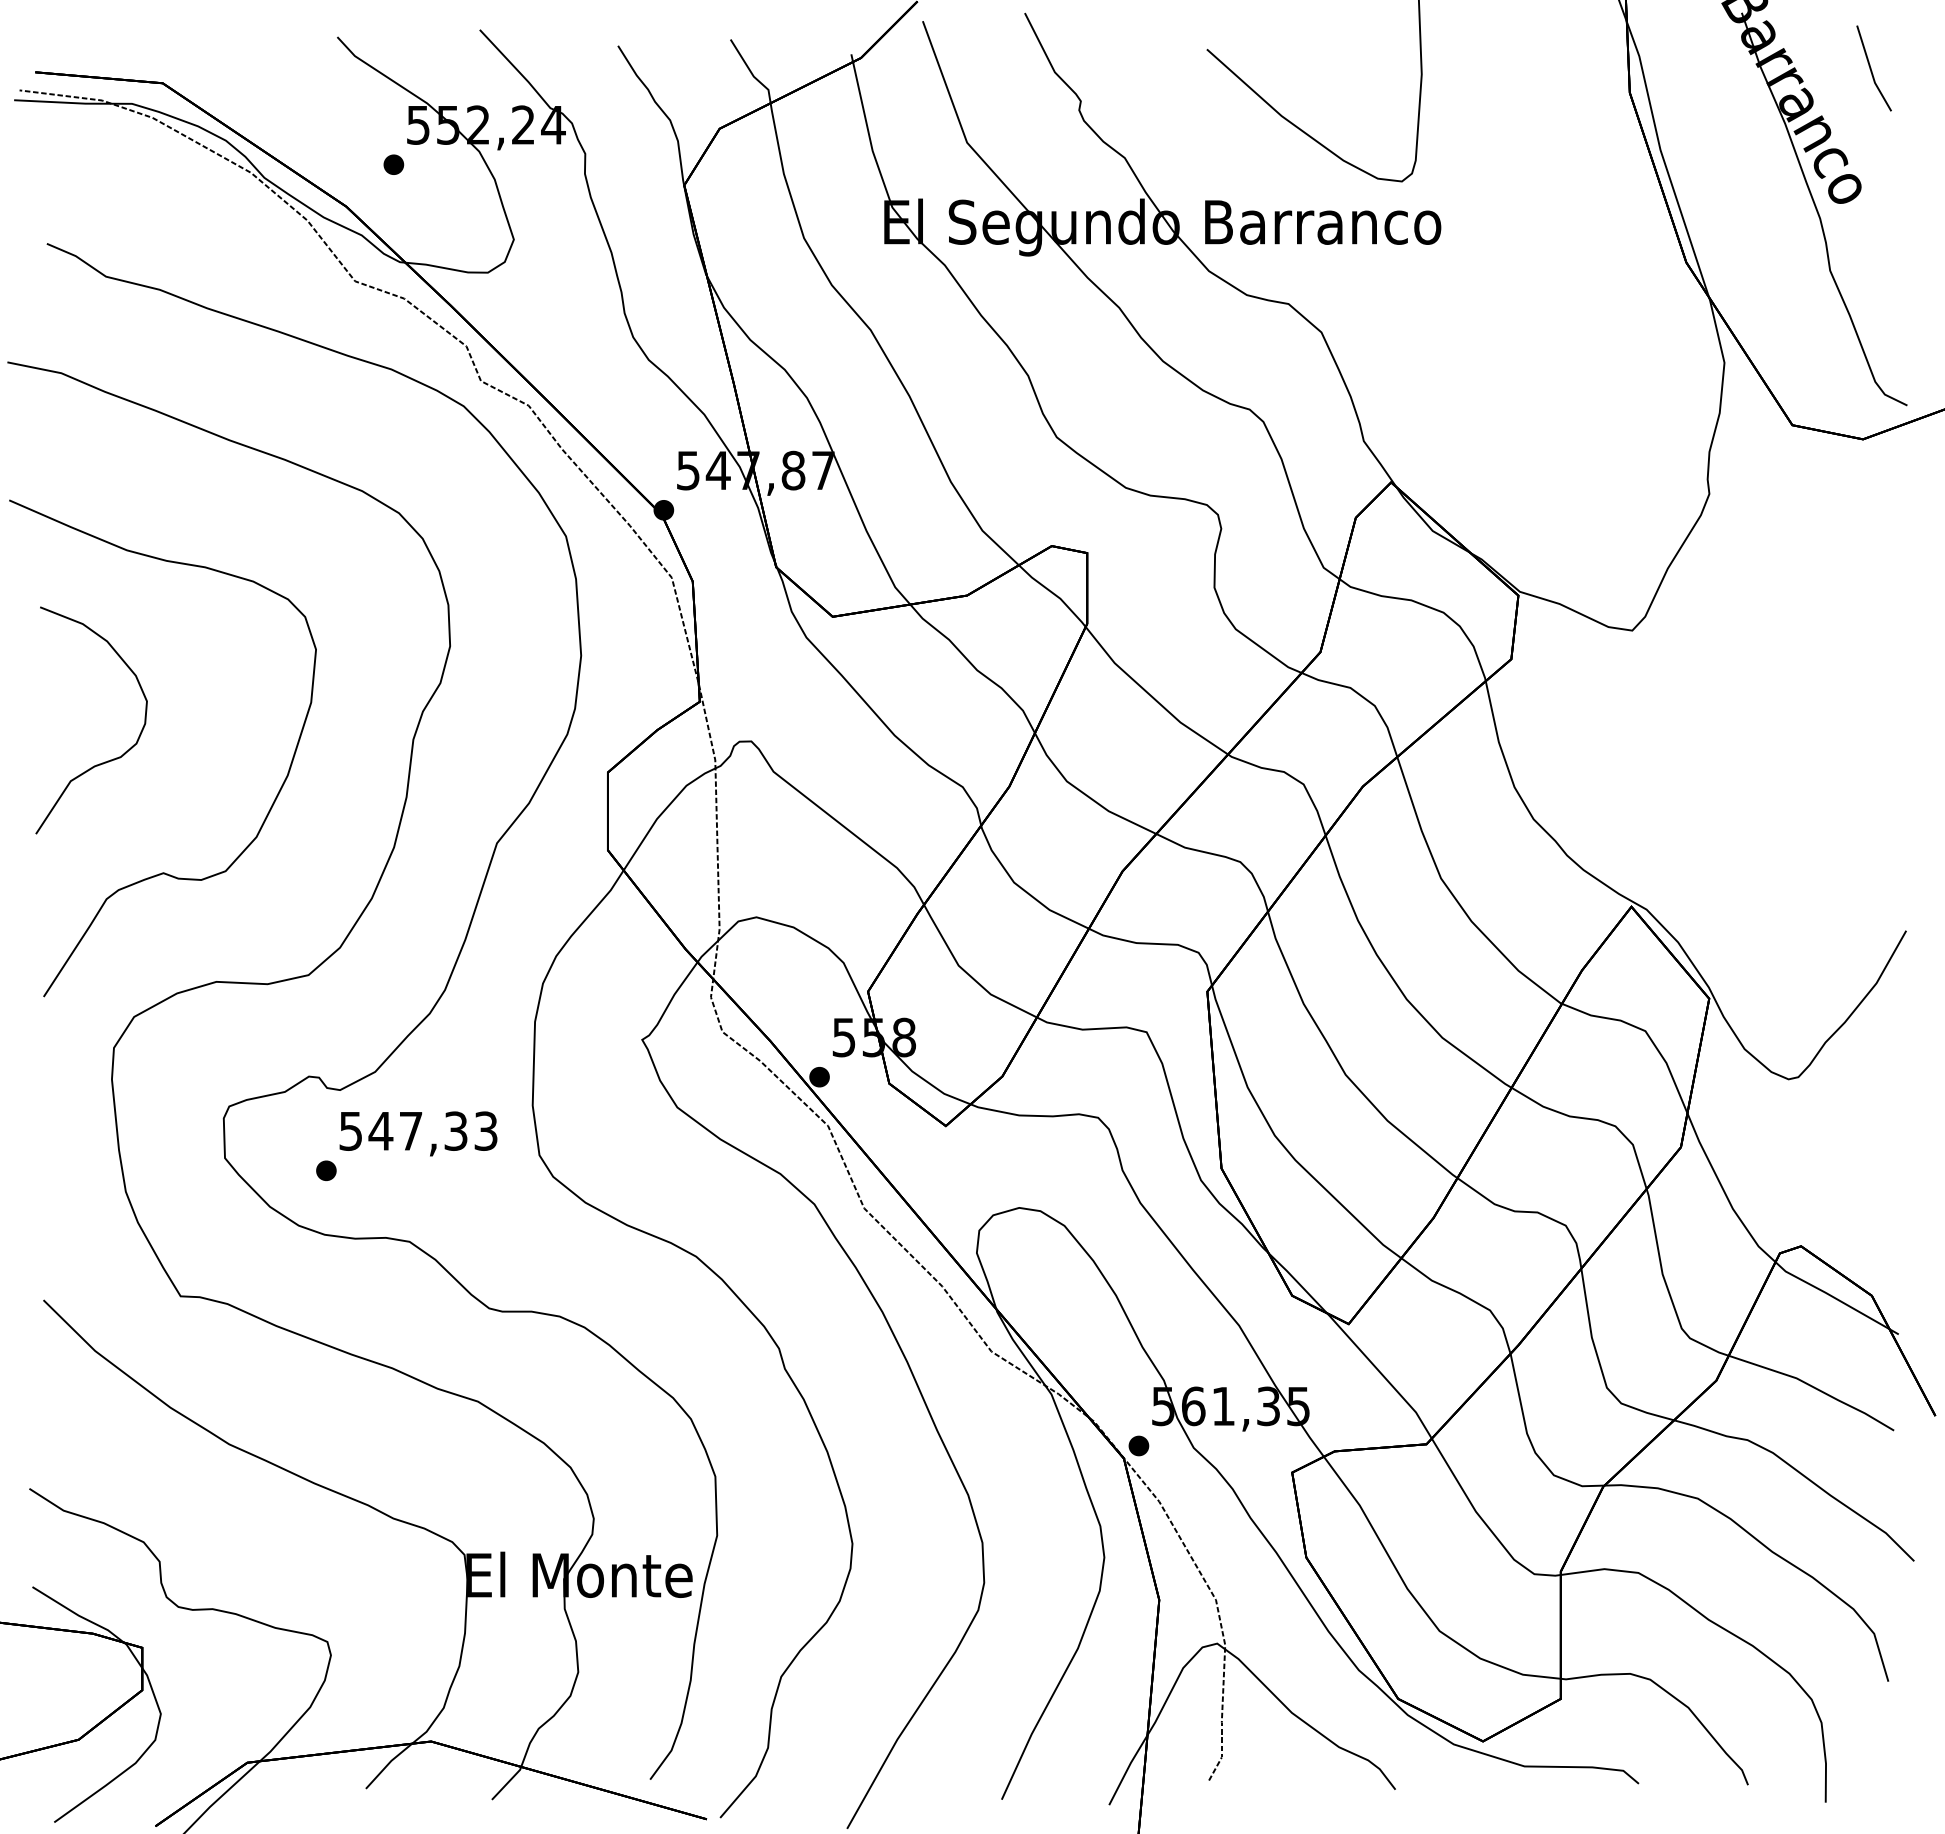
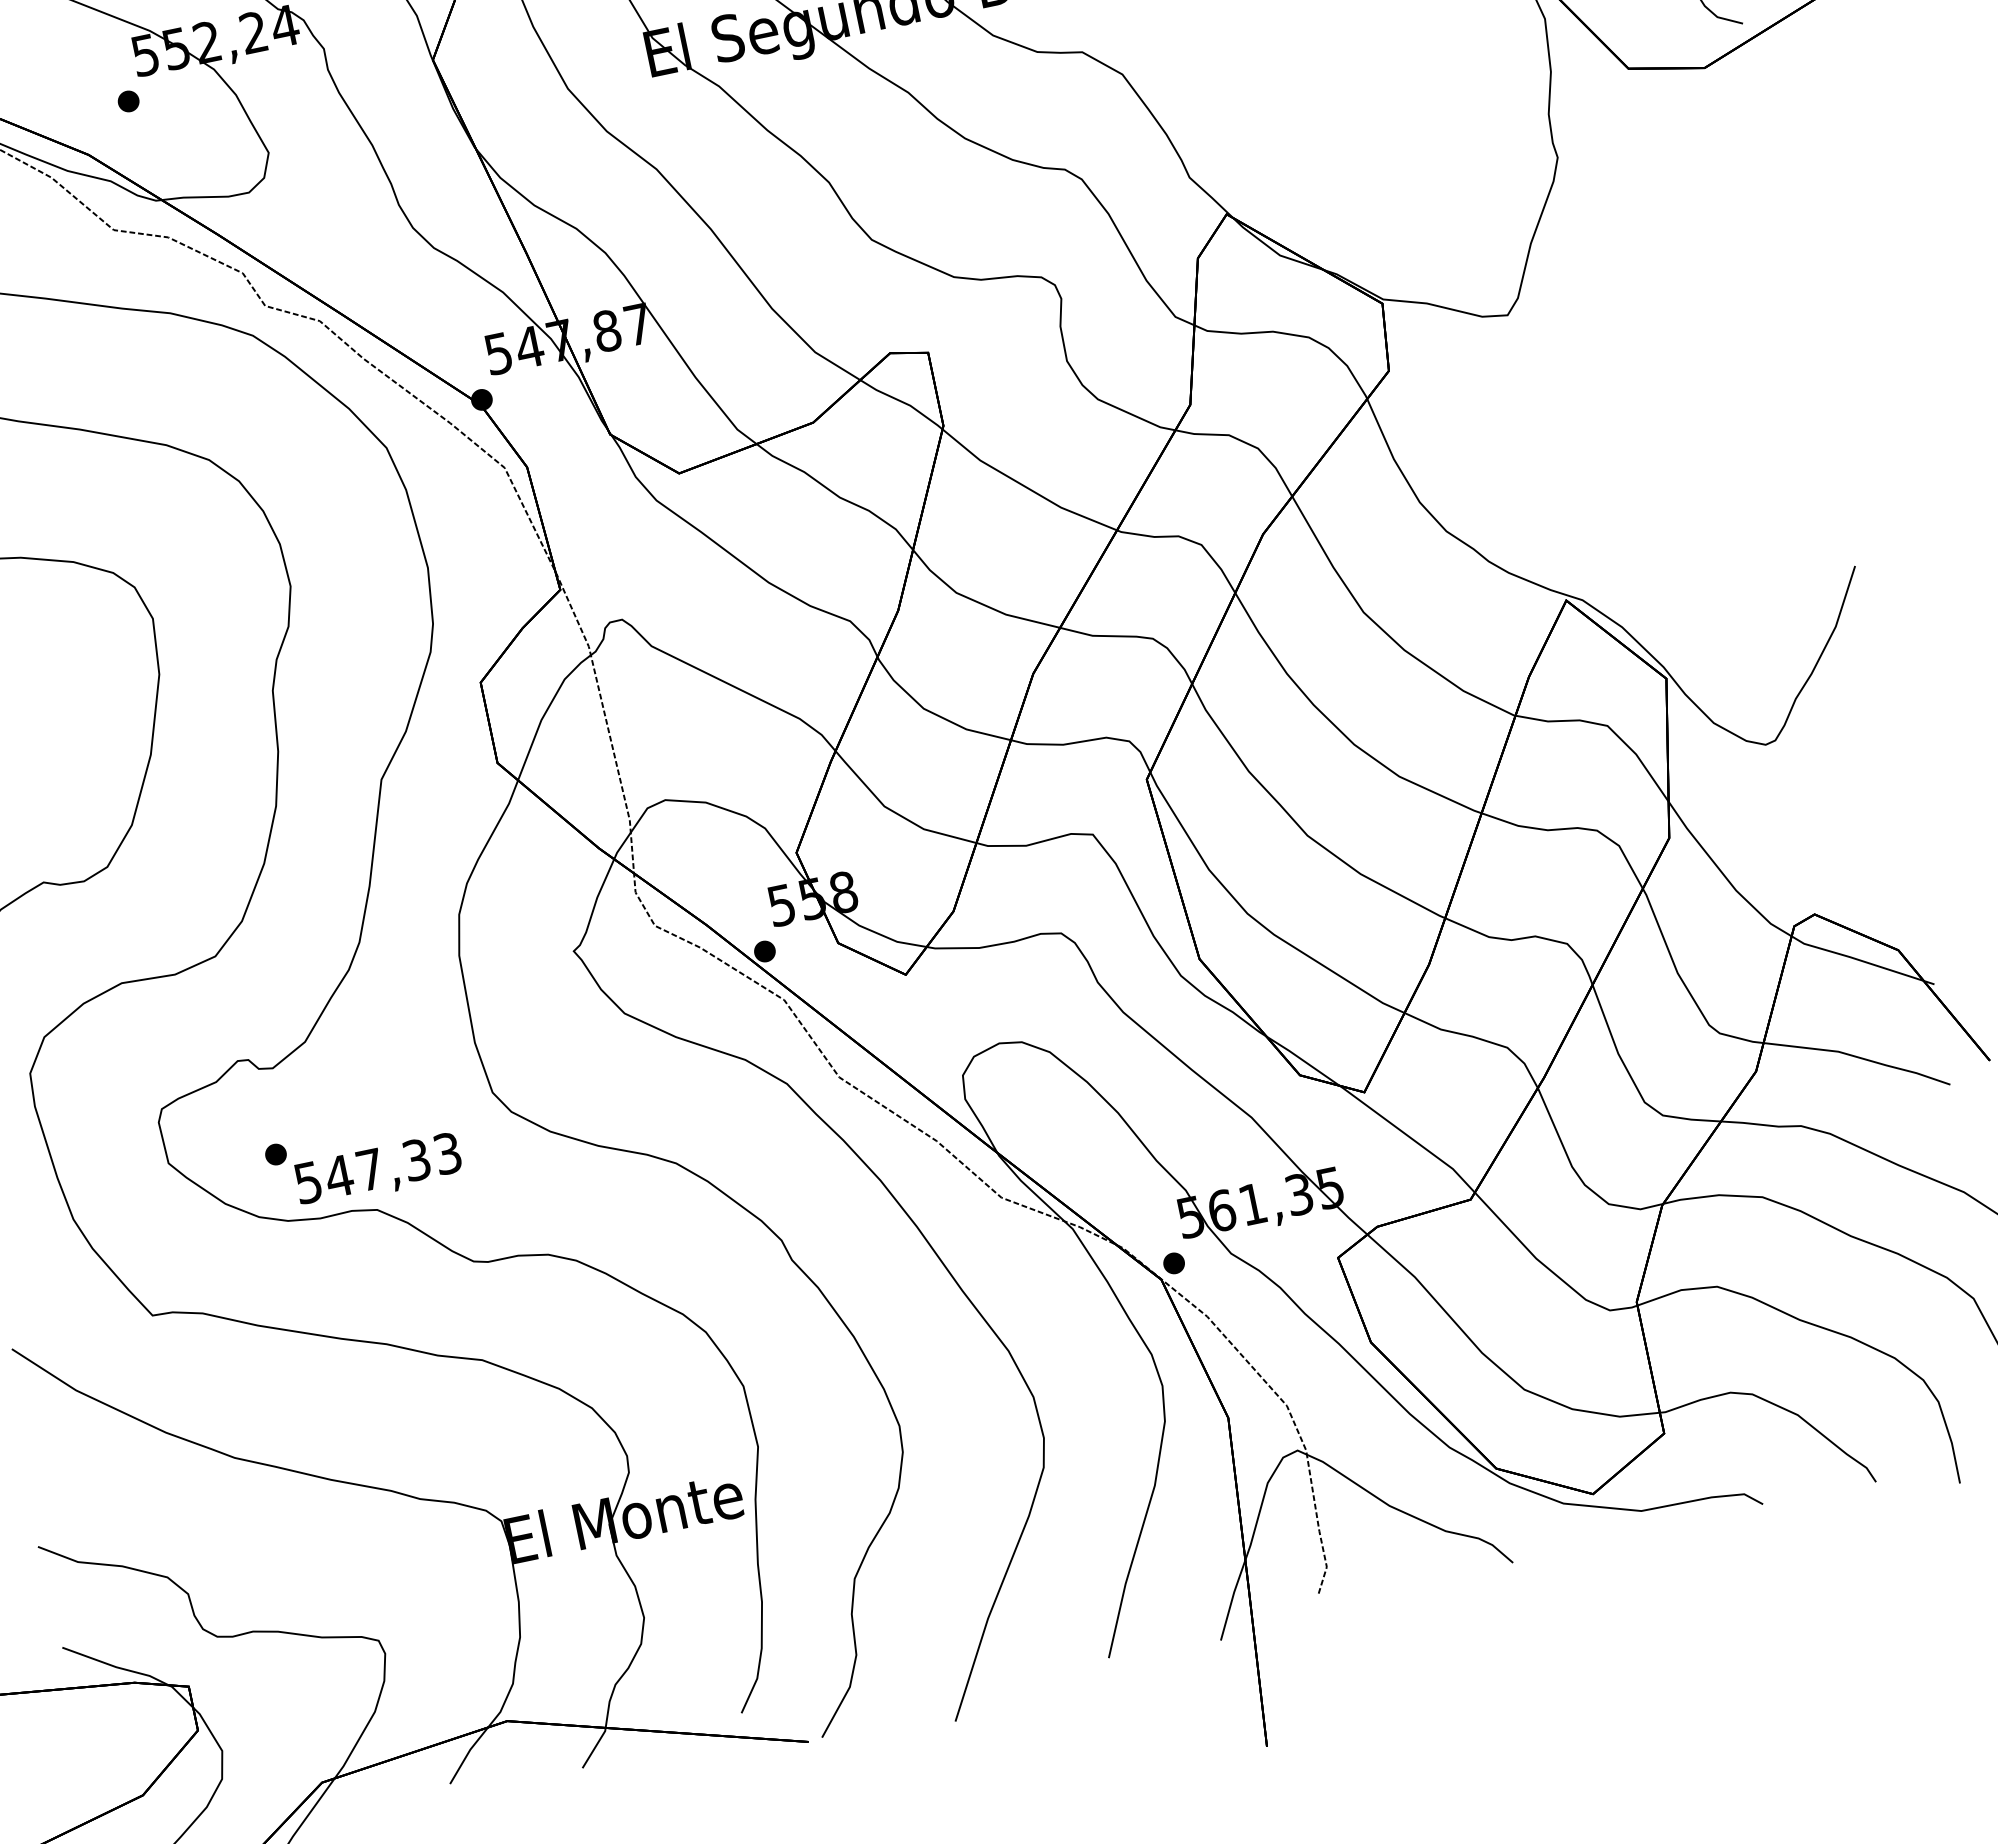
text: (418, 1133) -> (378, 1170), moved

